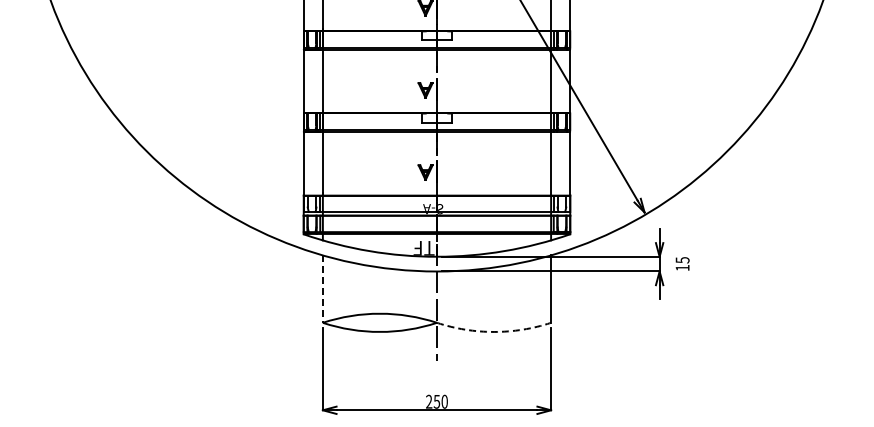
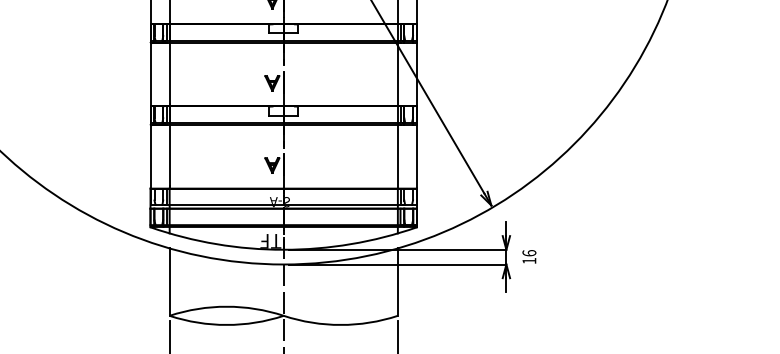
text: (682, 260) -> (529, 253), 15 -> 16
line: (322, 289) -> (169, 282), dashed -> solid
arc: (494, 331) -> (341, 324), dashed -> solid

